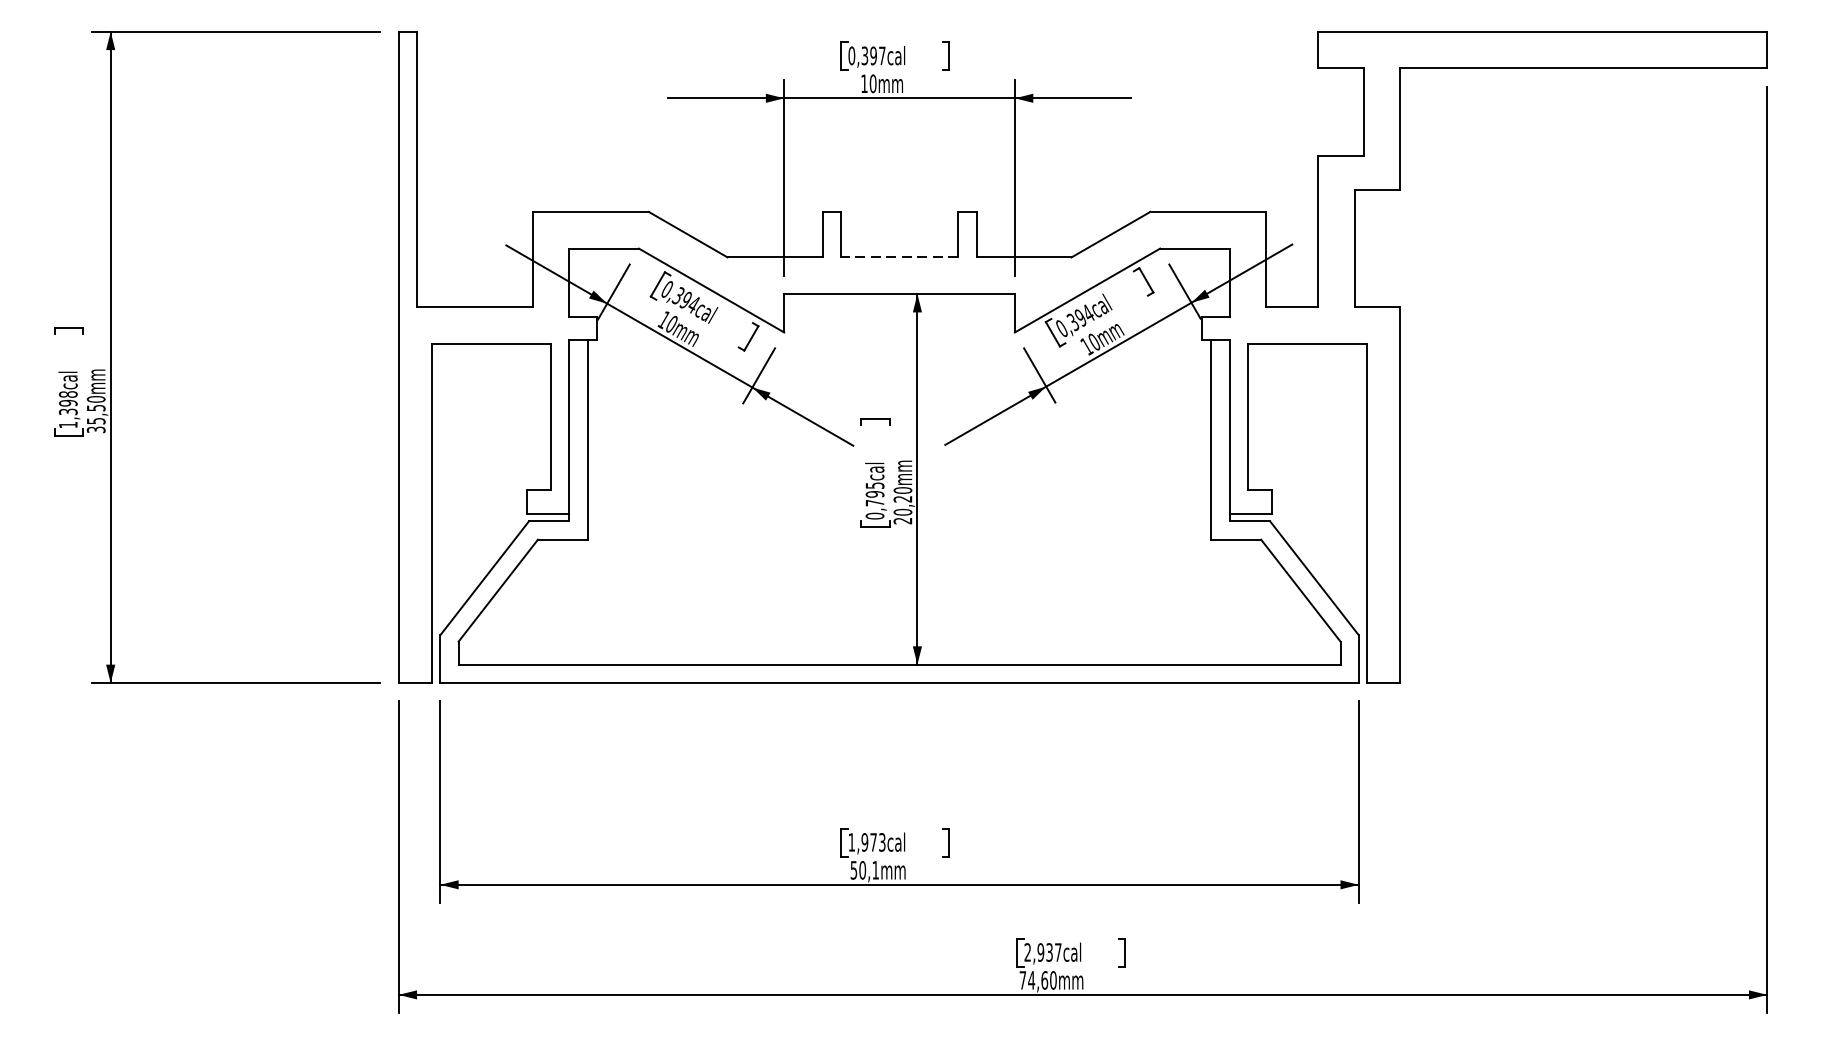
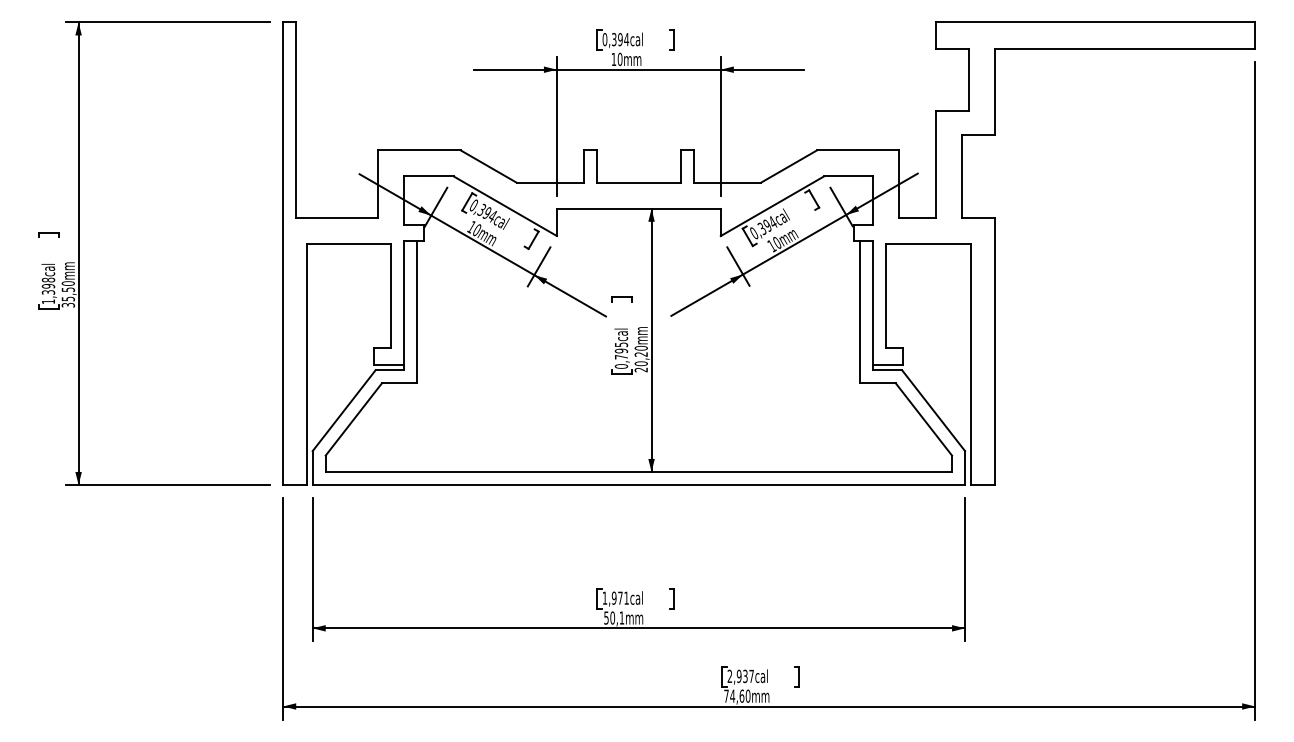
text: (882, 55) -> (626, 39), 0,397cal -> 0,394cal
line: (899, 257) -> (638, 182), dashed -> solid
text: (882, 841) -> (626, 597), 1,973cal -> 1,971cal

